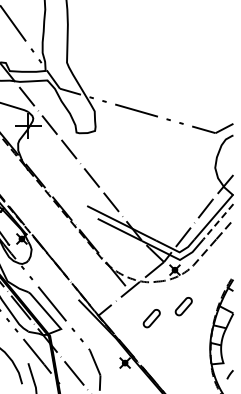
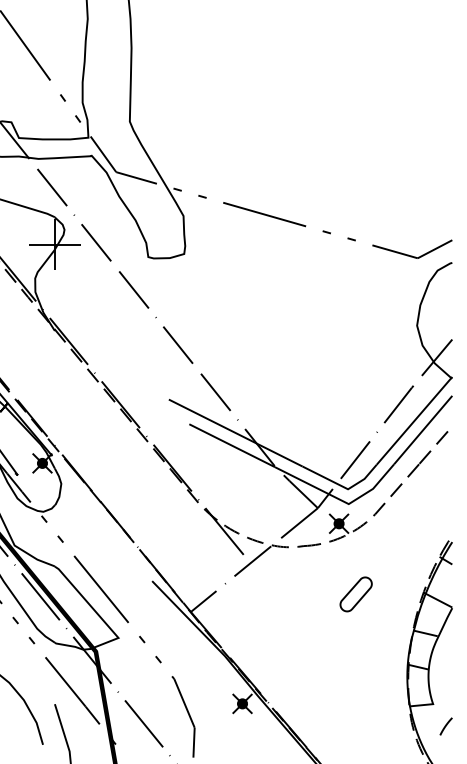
line: (218, 222) -> (423, 431), dashed -> solid
part: (151, 318) -> (293, 617), removed

